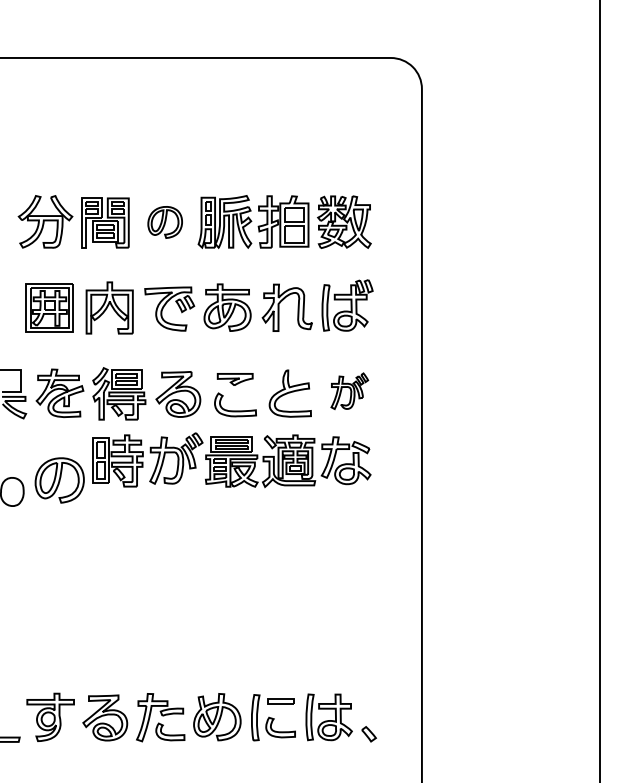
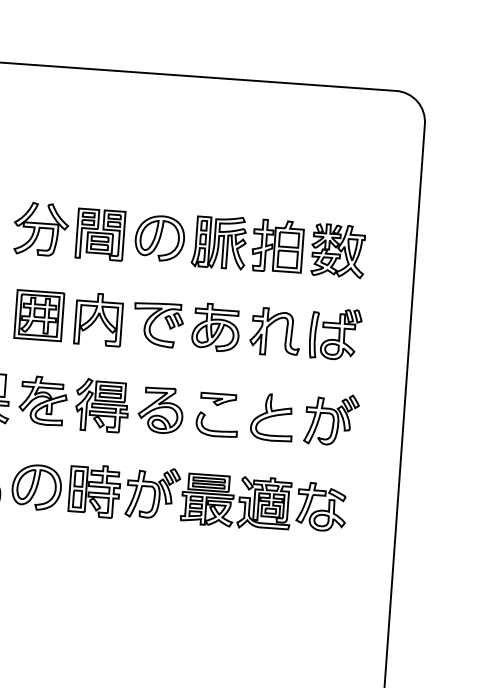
part: (165, 222) -> (160, 238), size x1.43
part: (349, 390) -> (331, 418), size x1.43
part: (231, 460) -> (207, 498), moved

